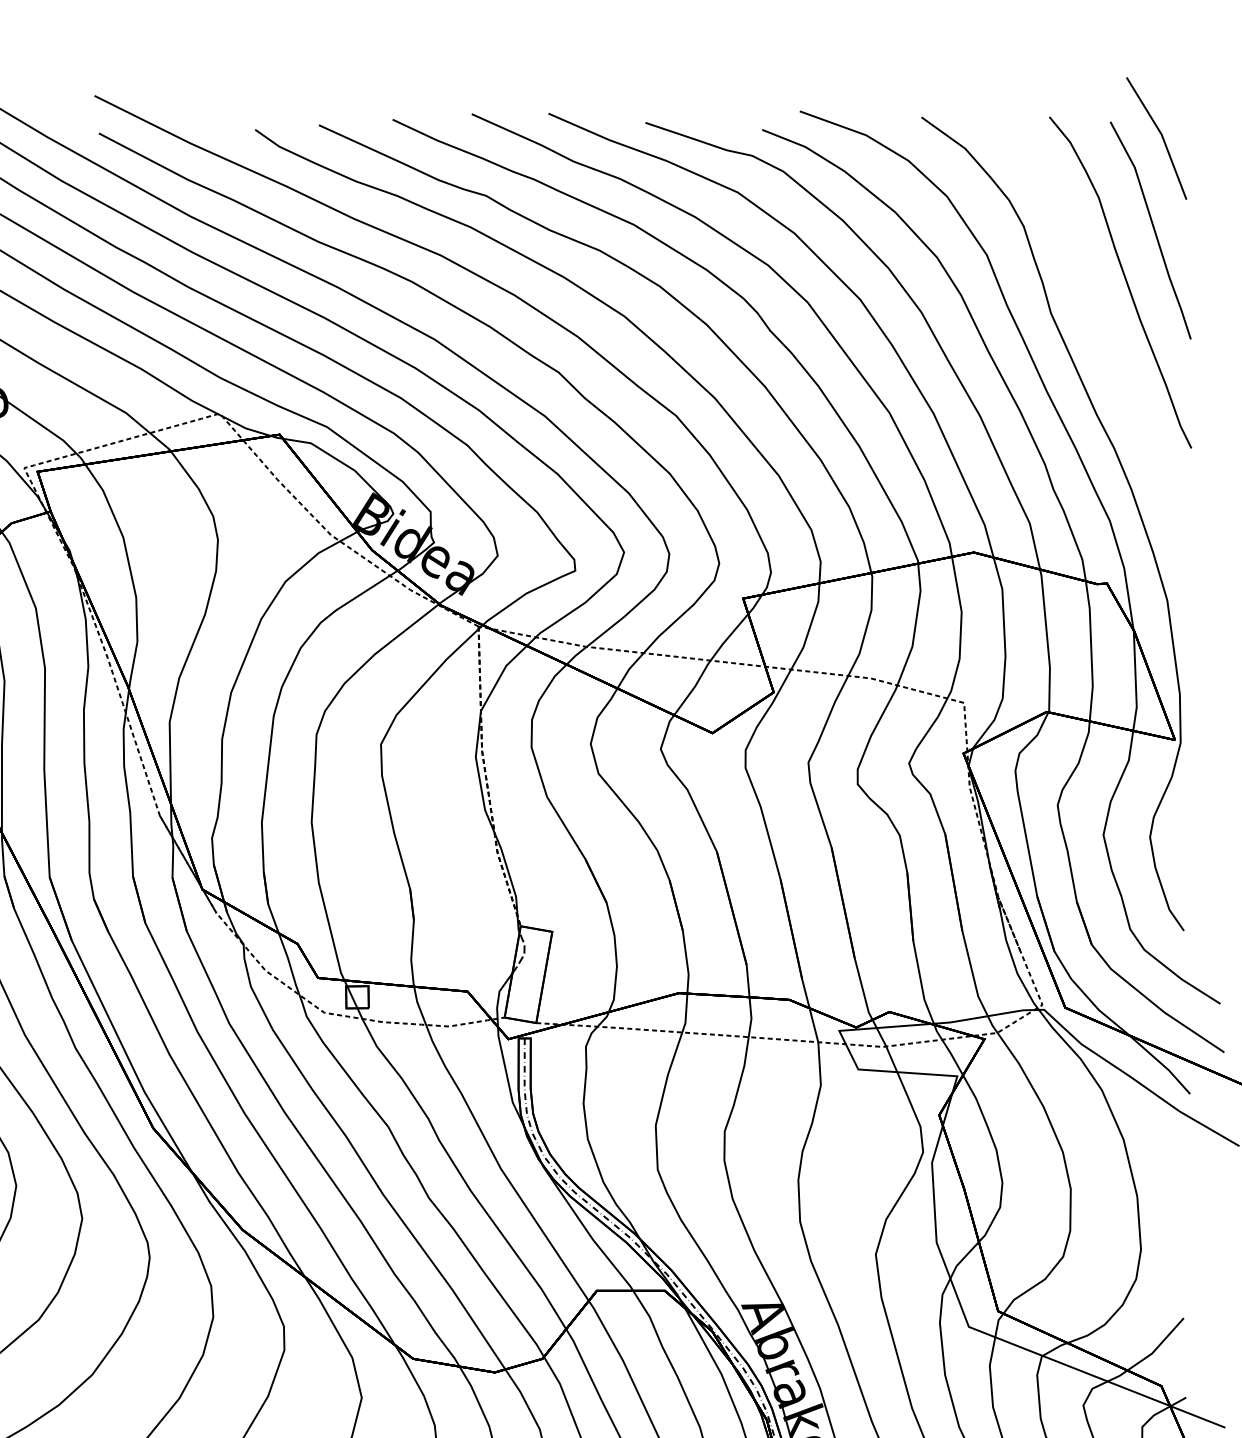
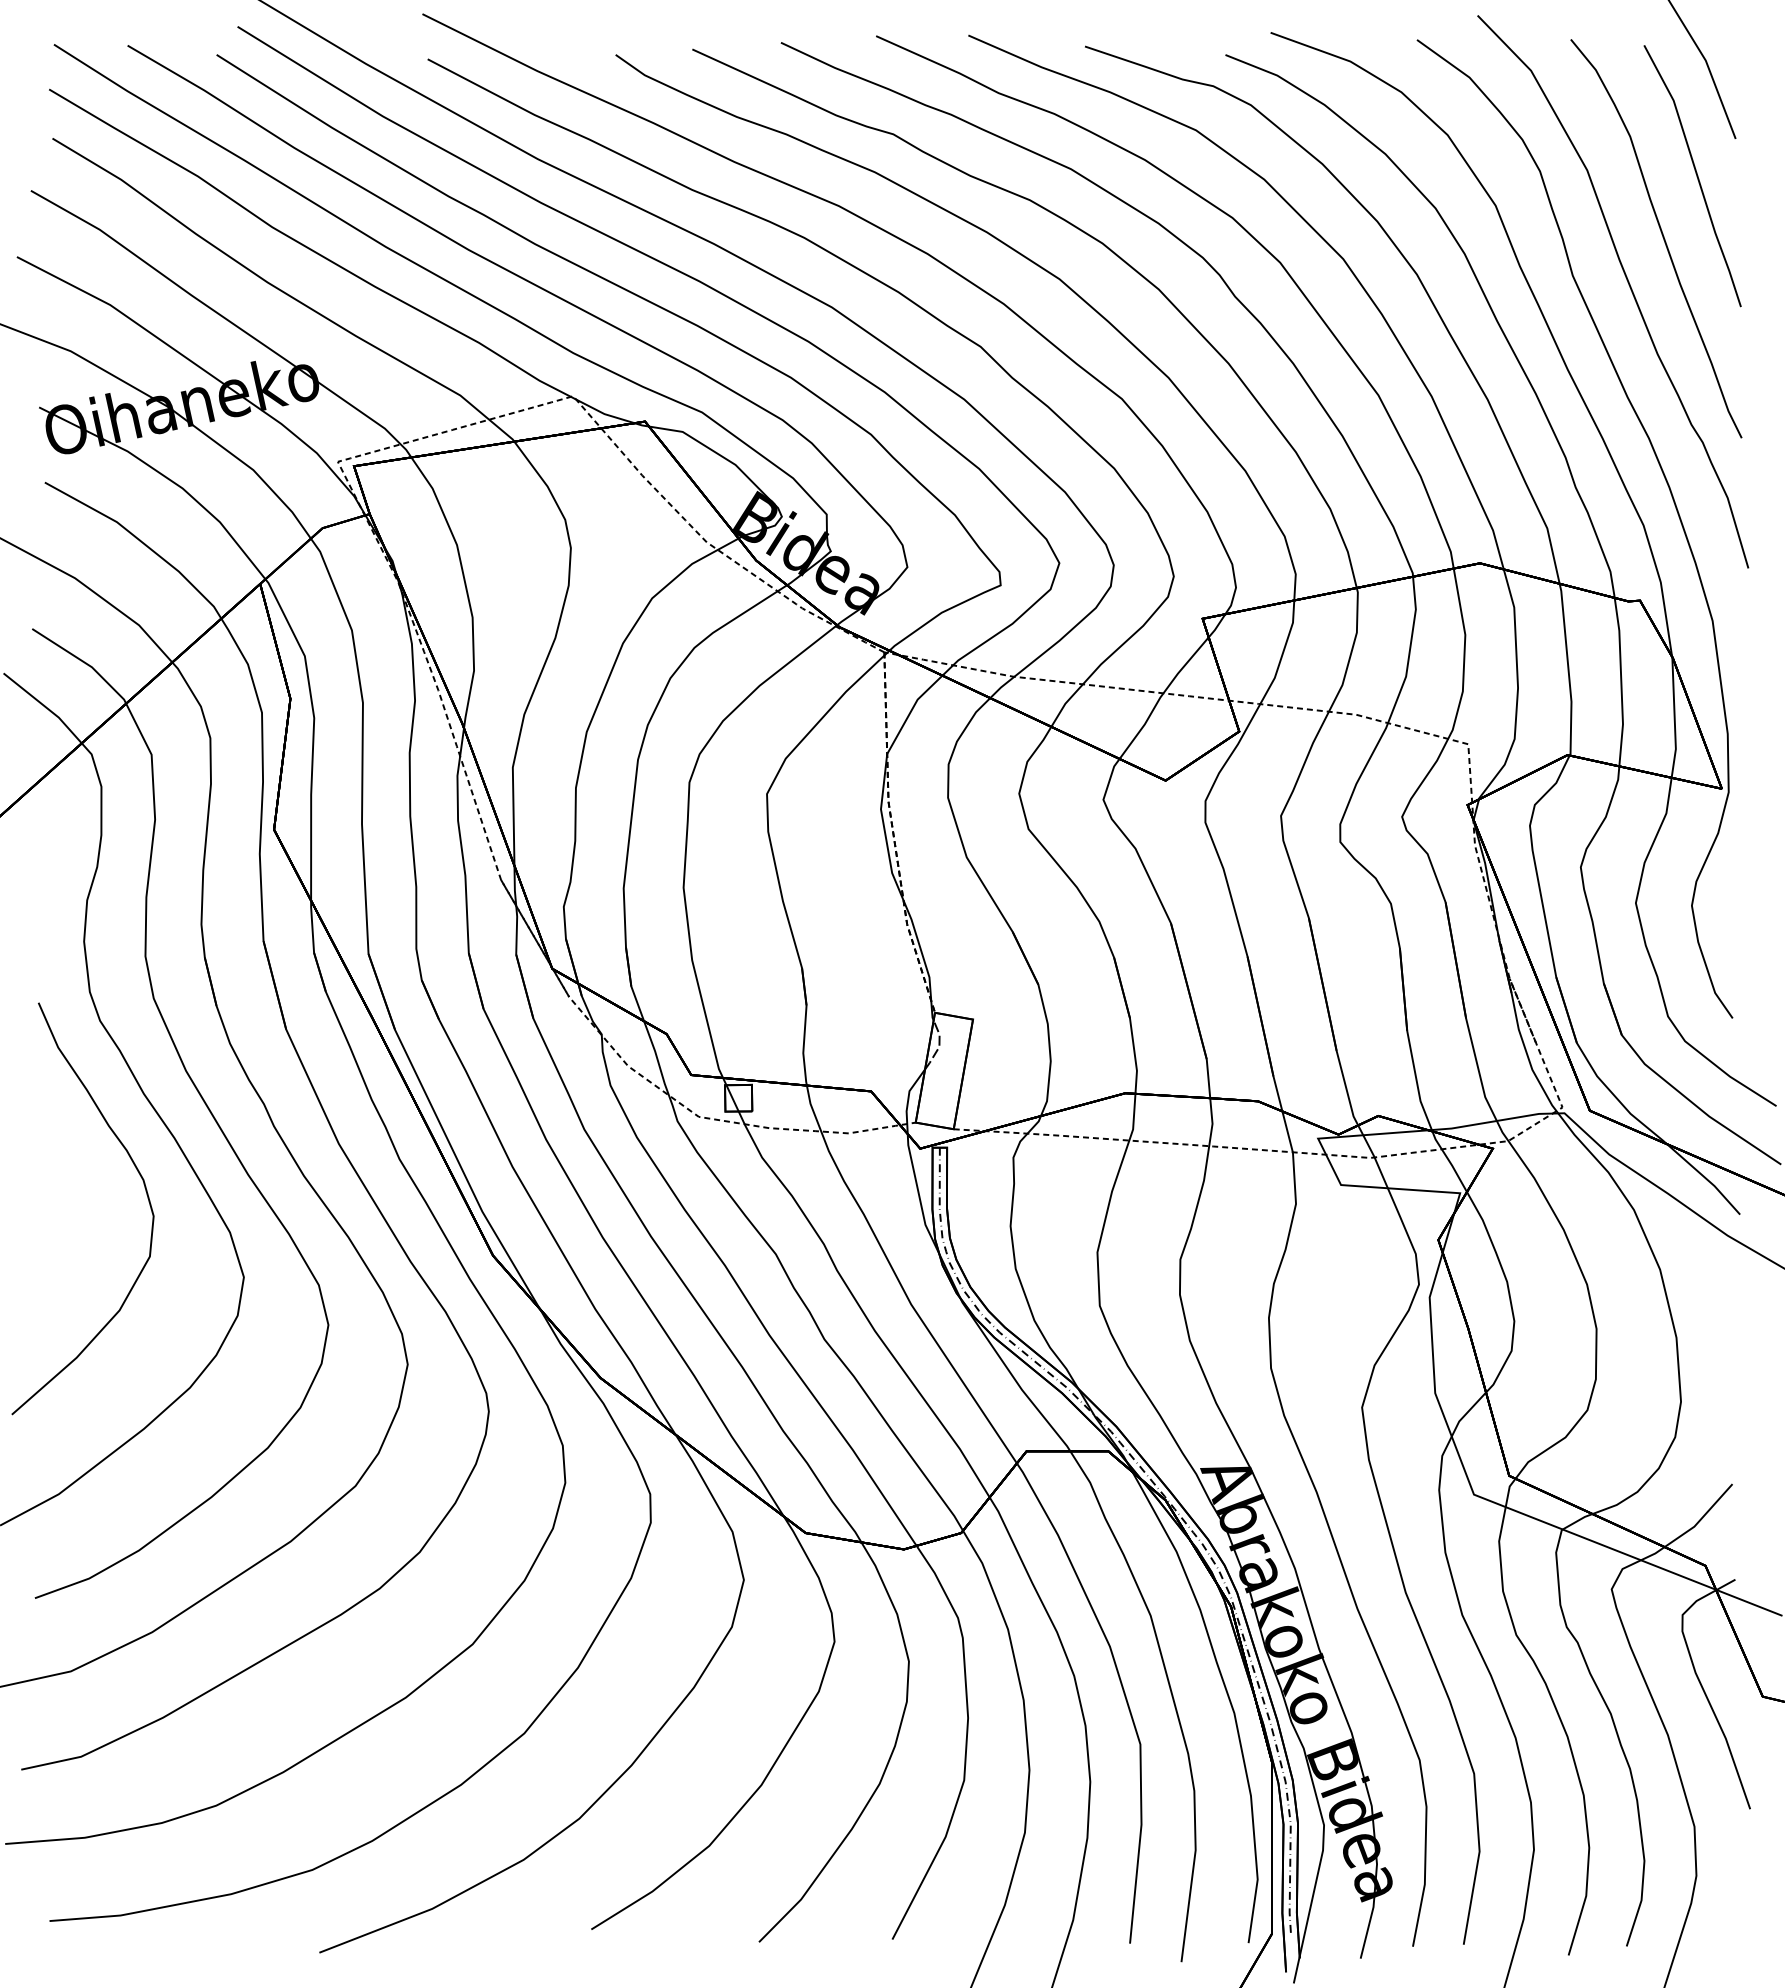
curve: (1097, 321) -> (1628, 285), added

